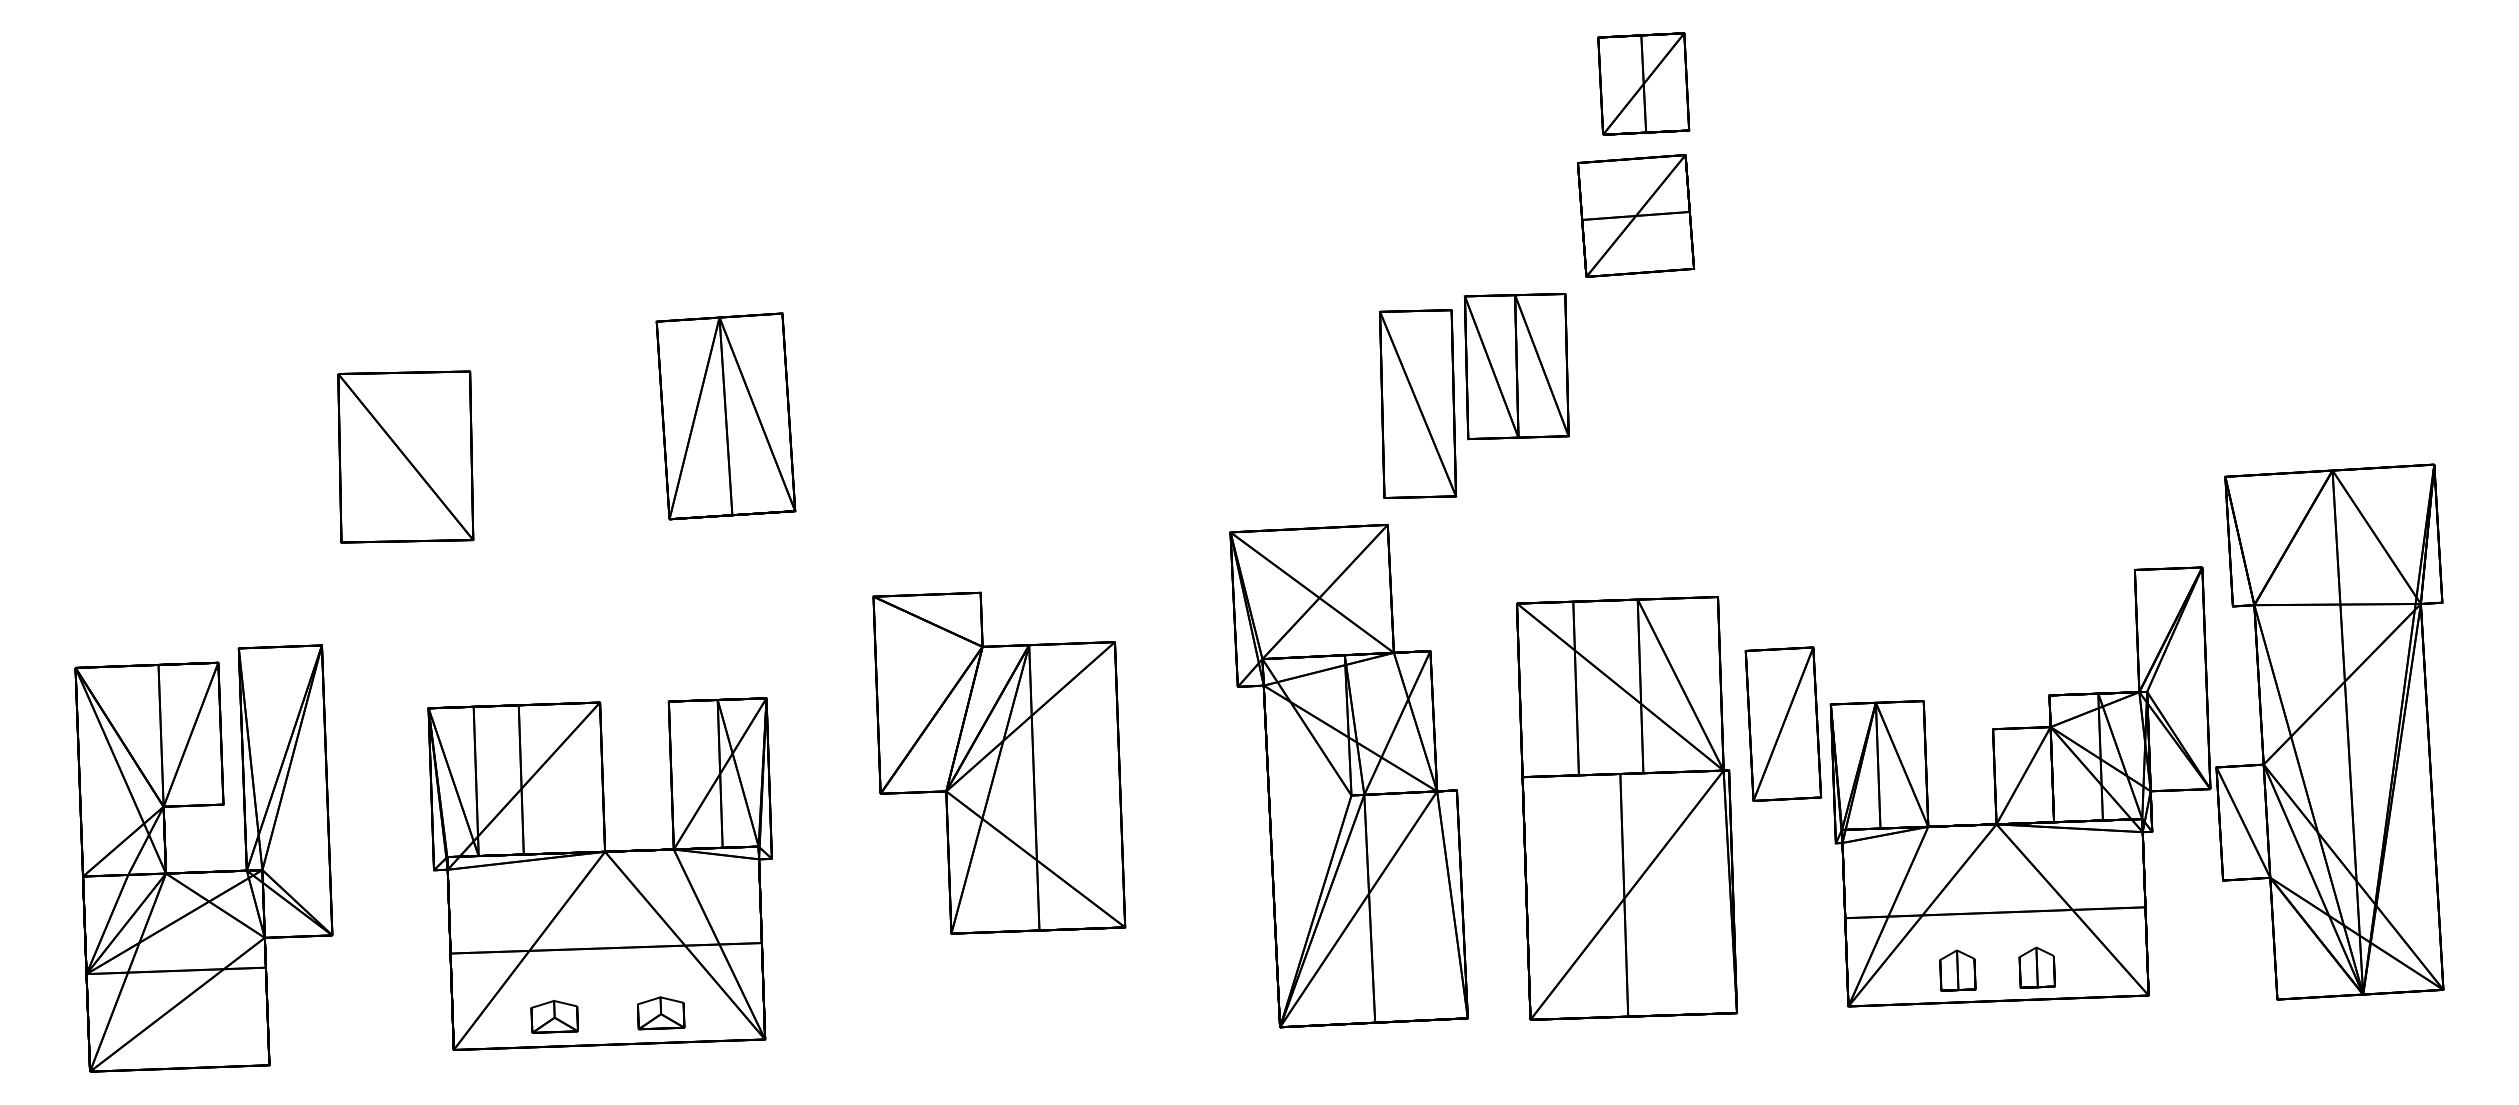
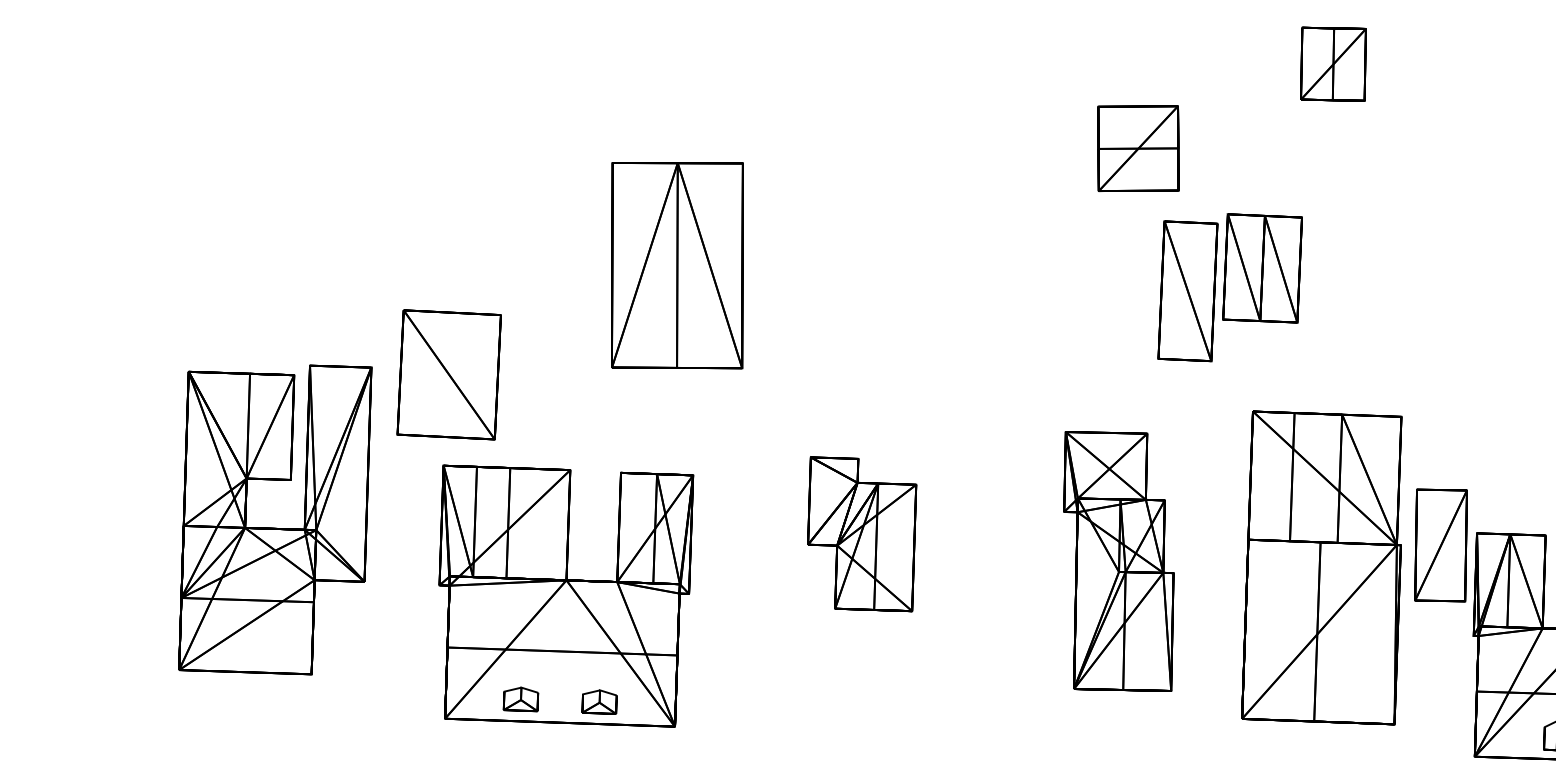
part: (1643, 83) -> (1333, 63), moved
part: (1636, 215) -> (1138, 148), moved
part: (725, 416) -> (677, 265), size x1.4
part: (405, 456) -> (449, 374), moved
part: (999, 762) -> (861, 534), size x0.6
part: (1348, 775) -> (1118, 561), size x0.7
part: (1626, 808) -> (1323, 568), moved
part: (203, 871) -> (272, 528), moved

